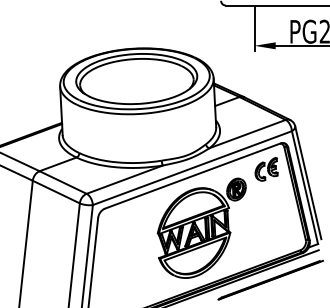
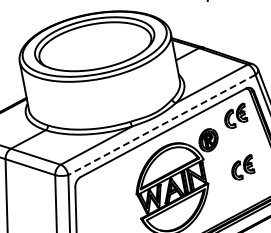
line: (191, 168) -> (161, 125), solid -> dashed
part: (266, 221) -> (242, 167), added

